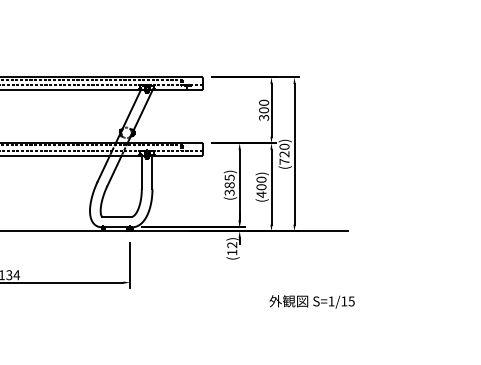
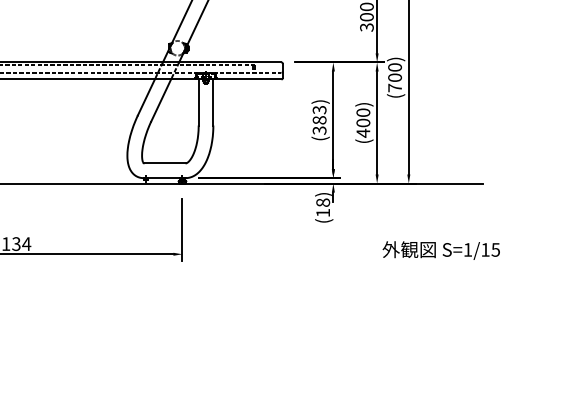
text: (284, 154) -> (395, 77), (720) -> (700)
text: (228, 177) -> (317, 109), (385) -> (383)
text: (232, 245) -> (323, 203), (12) -> (18)
text: (311, 301) -> (440, 249), moved

